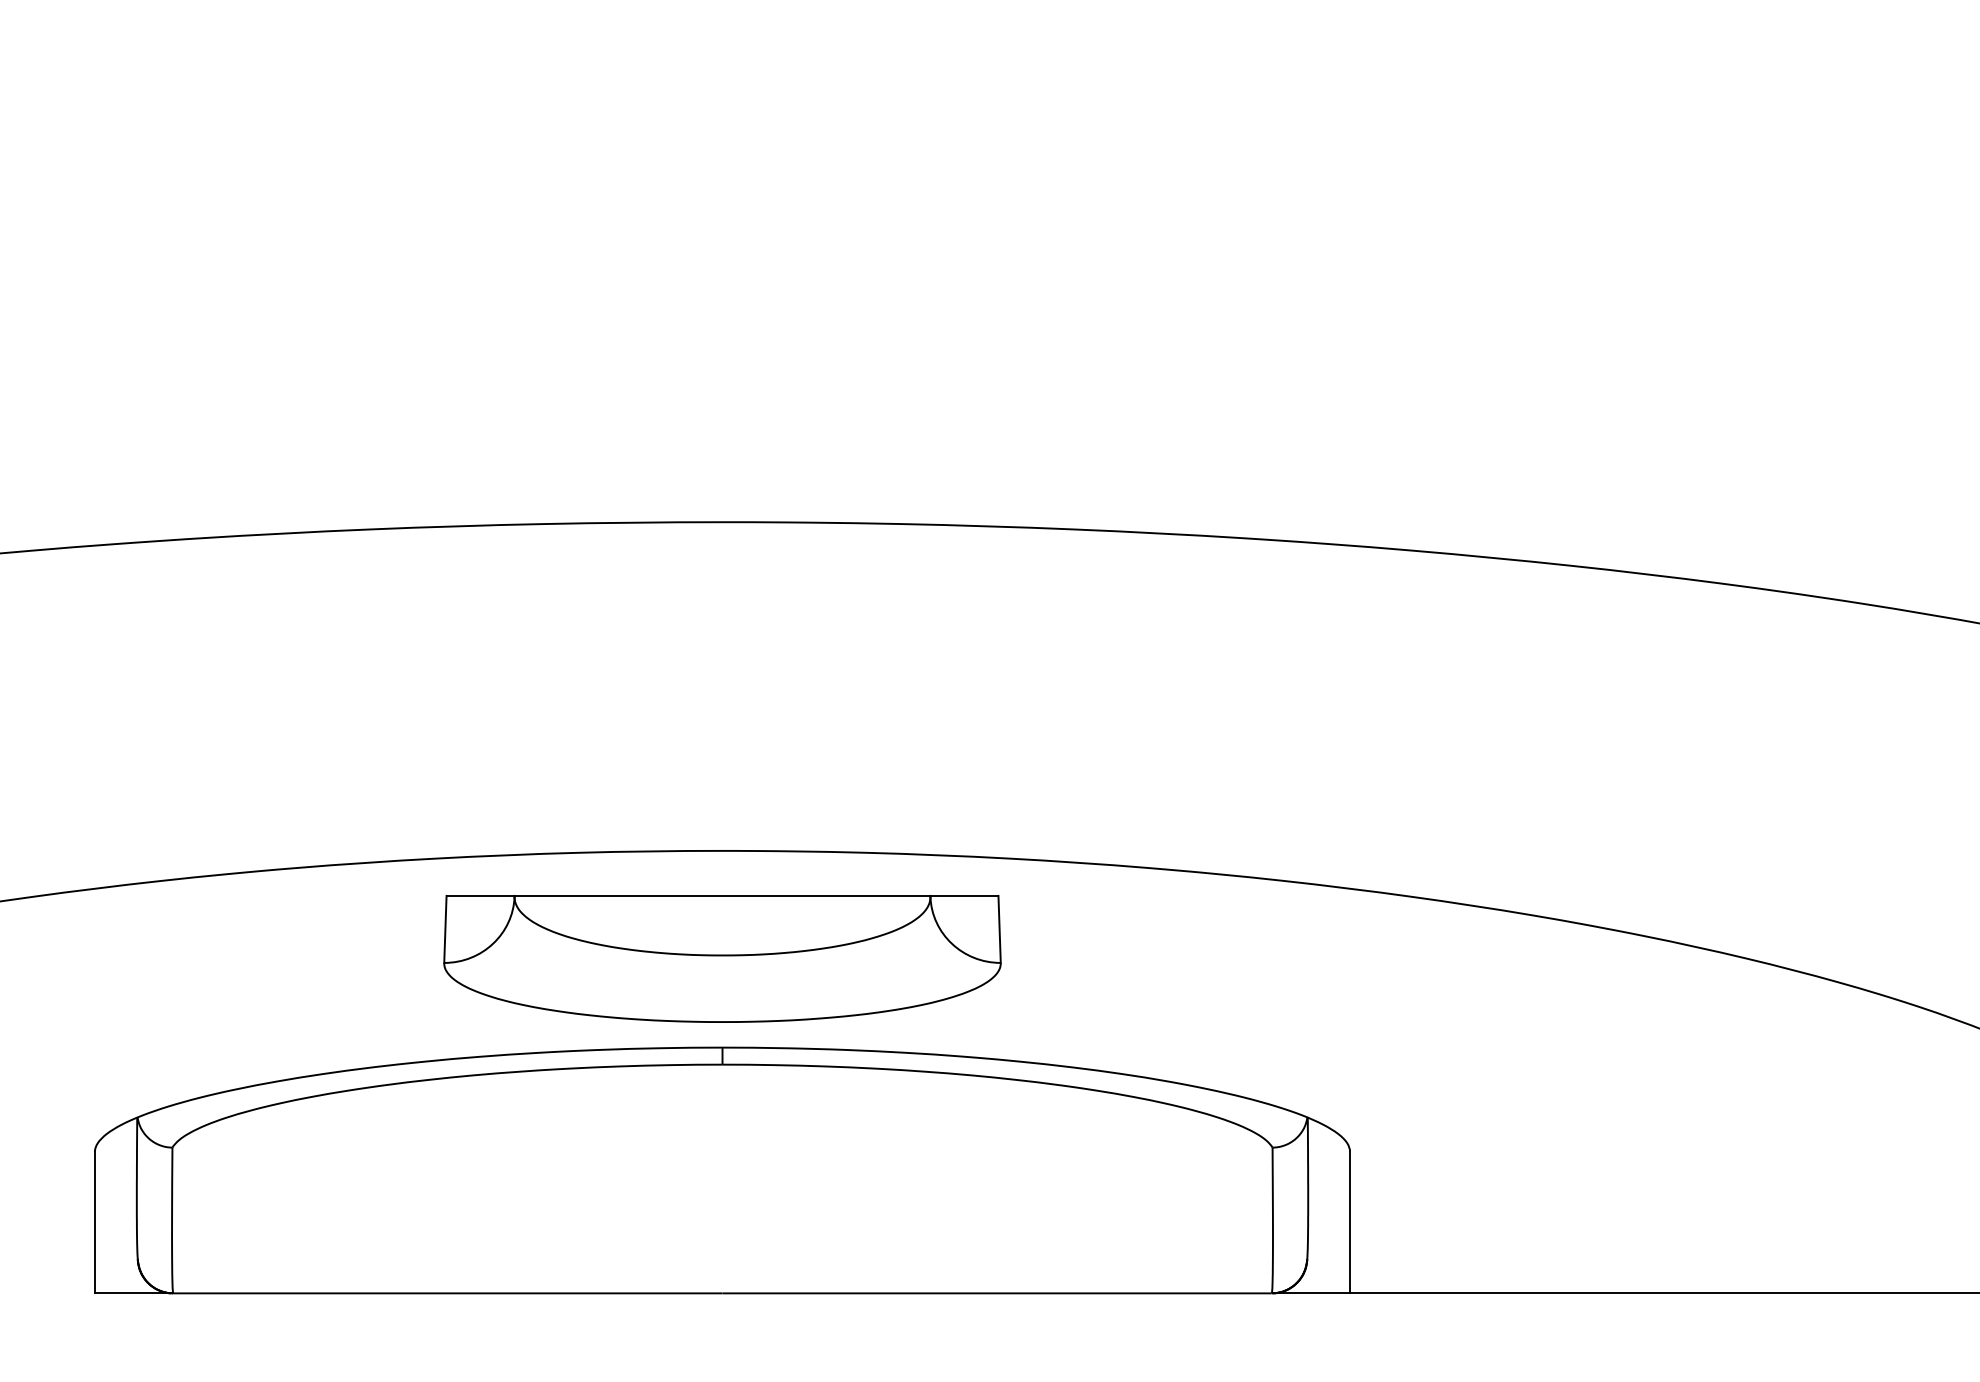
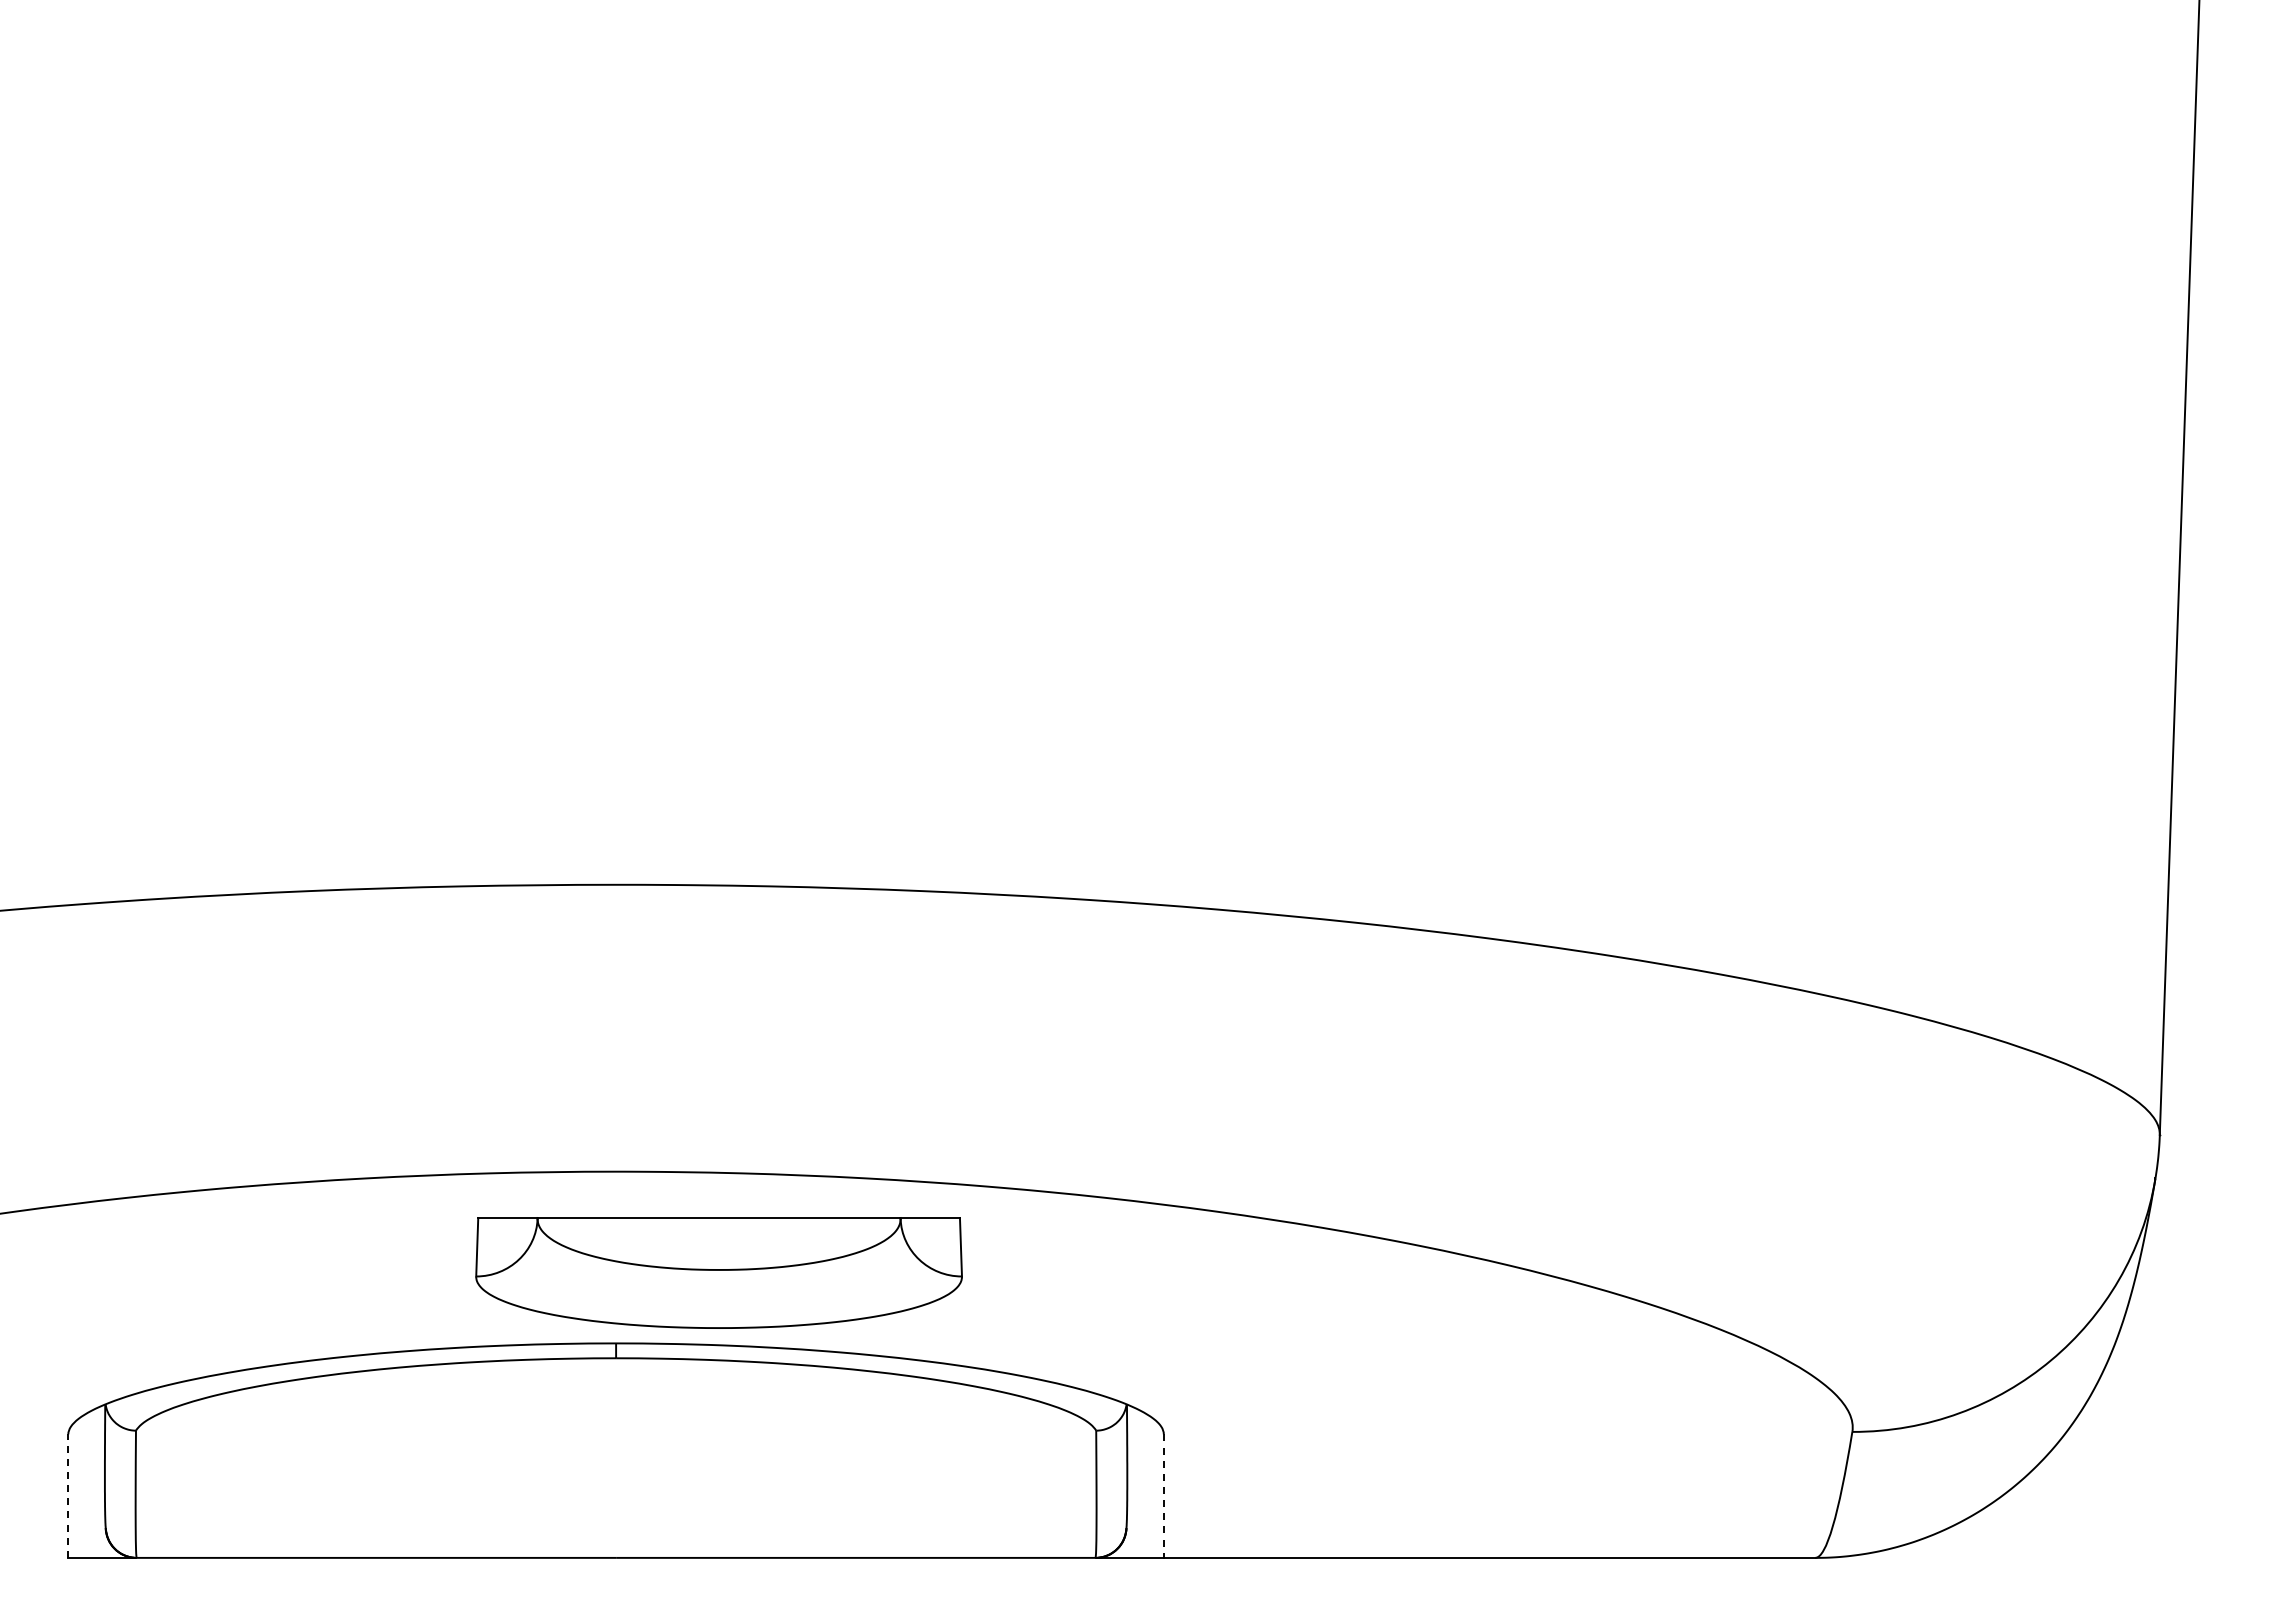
part: (721, 958) -> (718, 1272), moved
line: (95, 1223) -> (68, 1496), solid -> dashed
line: (1349, 1223) -> (1163, 1496), solid -> dashed

